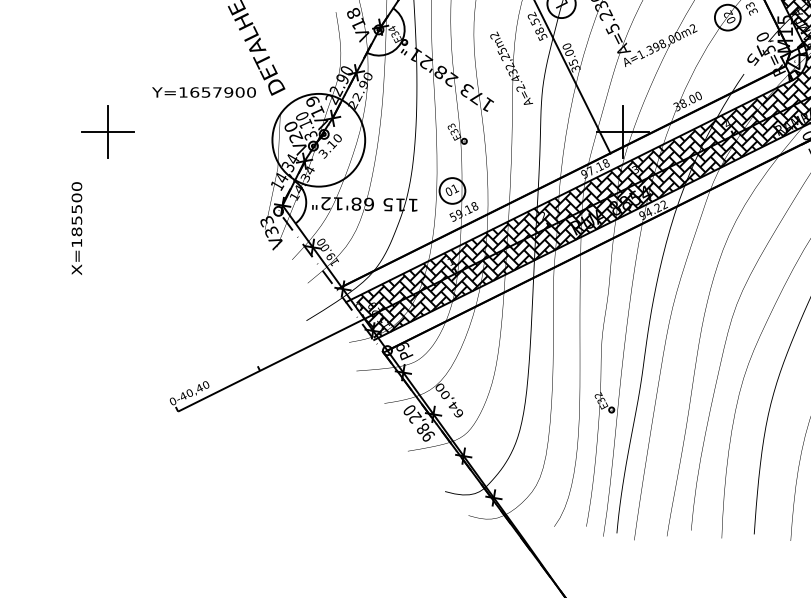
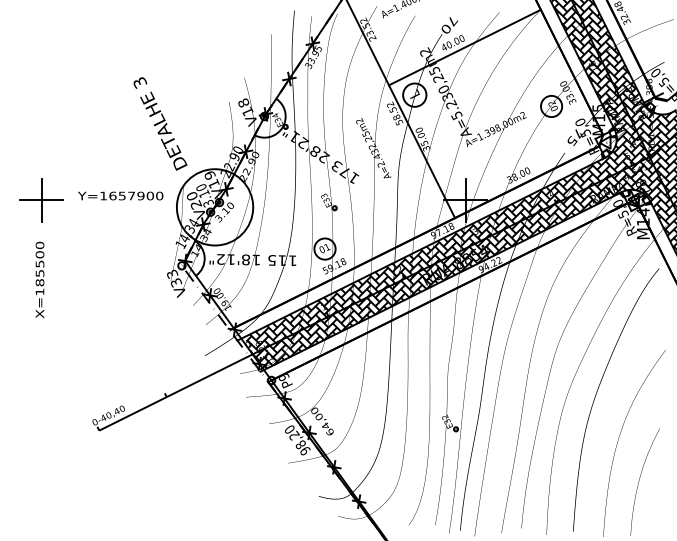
text: (203, 91) -> (120, 195), moved
text: (369, 203) -> (256, 259), 68'12" -> 18'12"
text: (76, 227) -> (39, 279), moved

